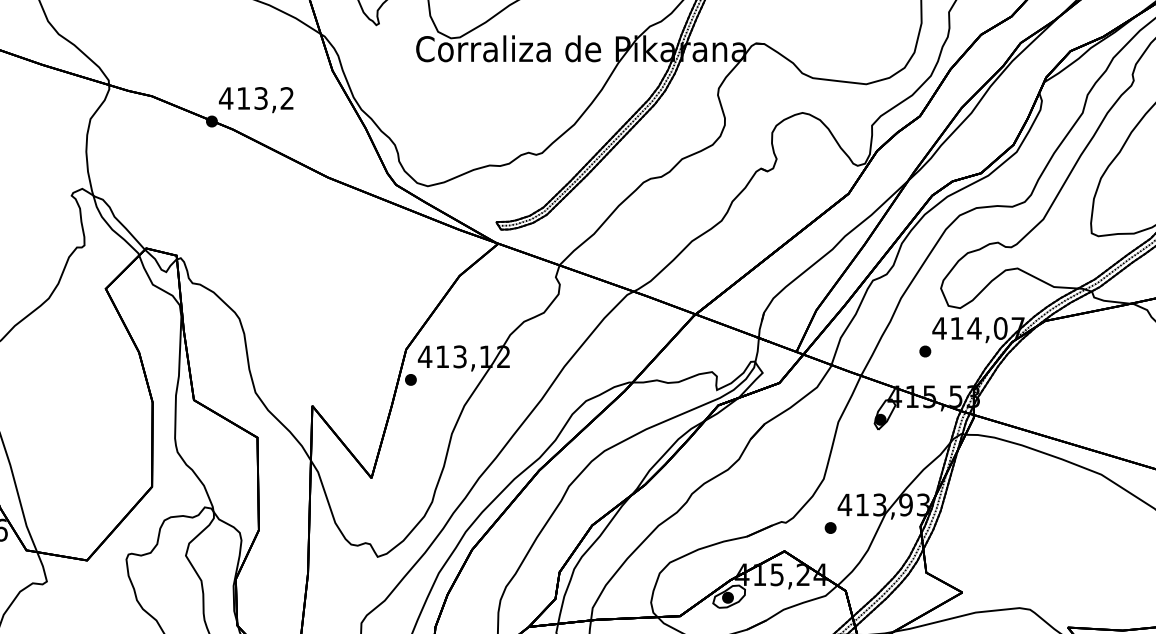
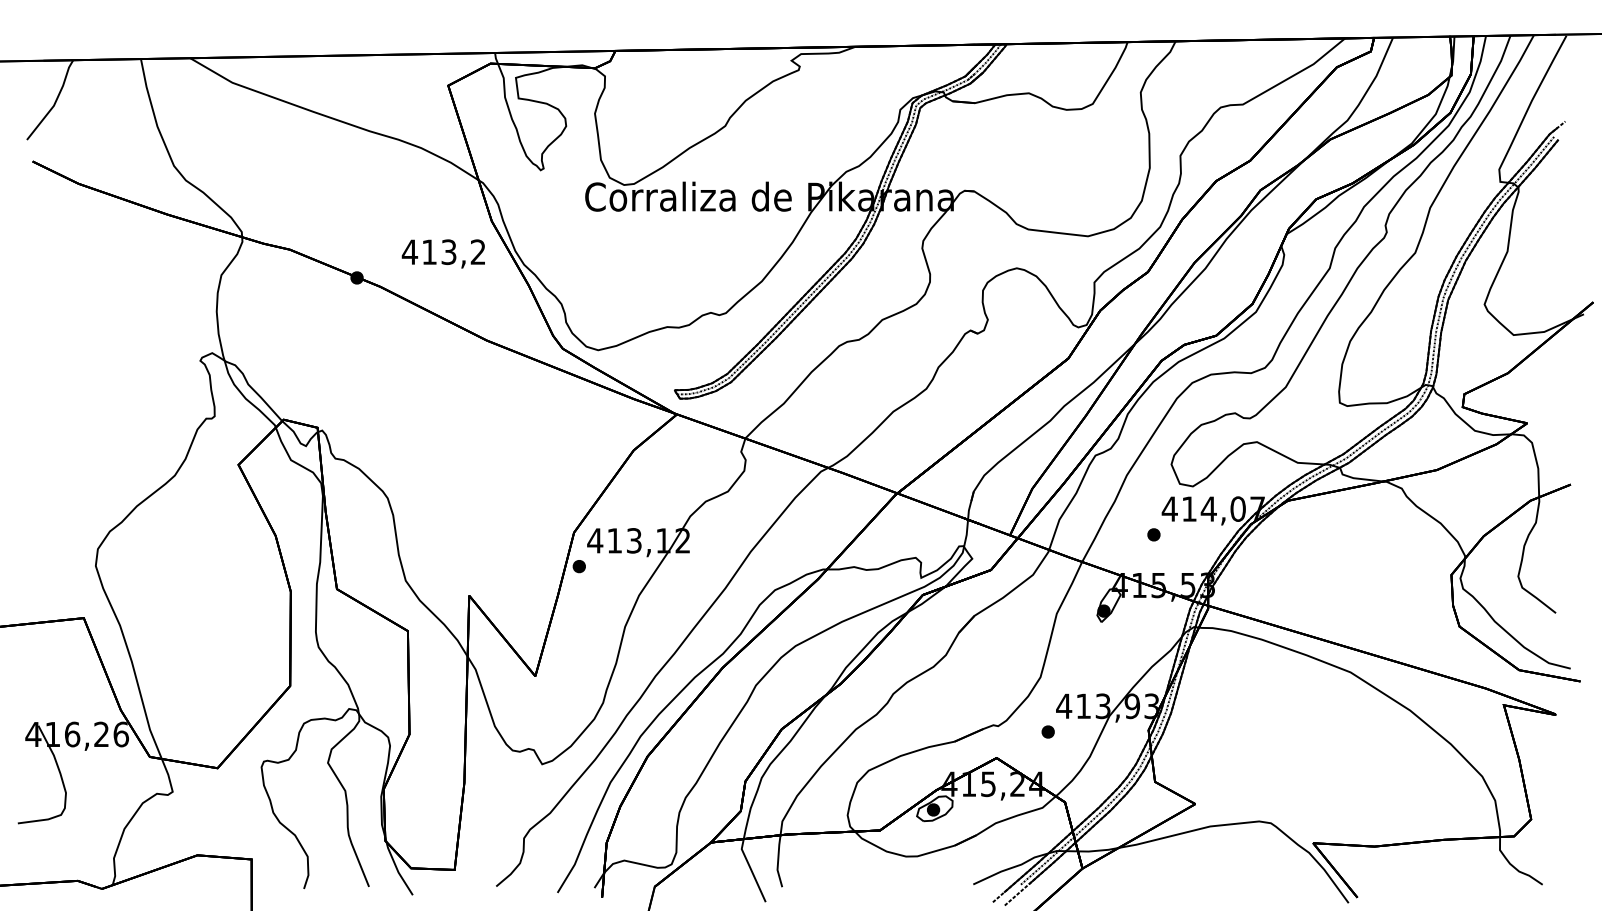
text: (255, 99) -> (442, 253), moved

